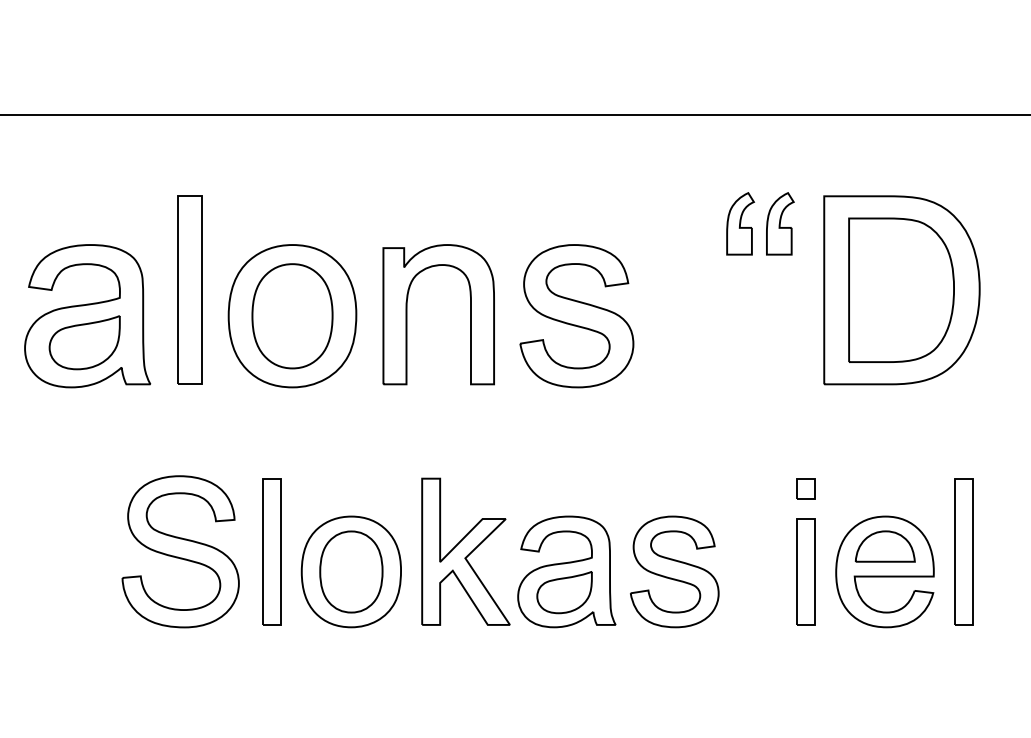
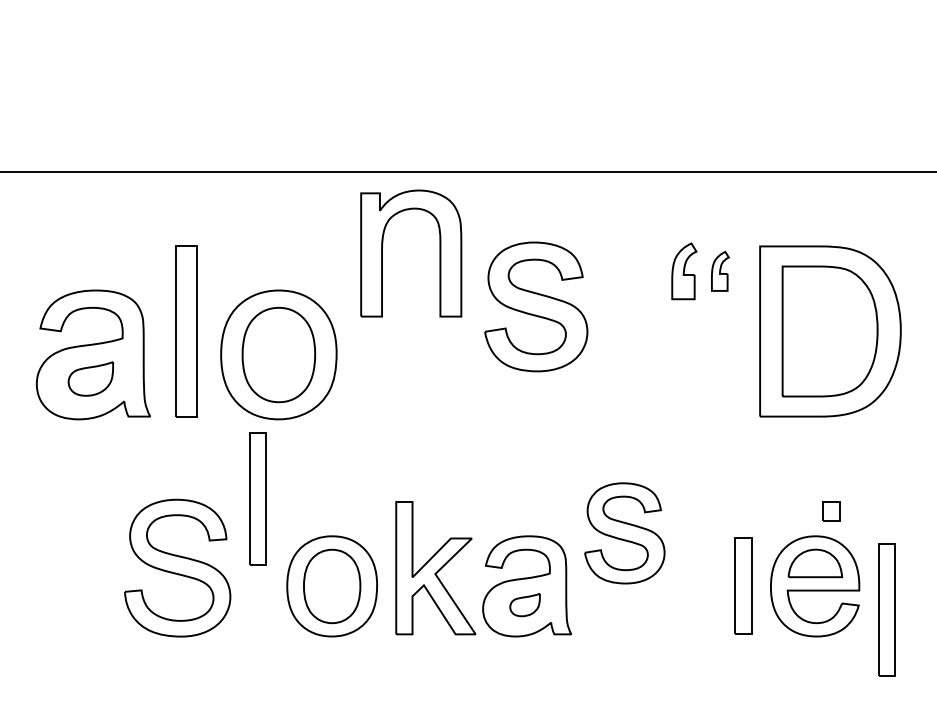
part: (780, 224) -> (720, 271), size x0.7
part: (469, 314) -> (439, 253), moved
part: (577, 315) -> (536, 306), moved
part: (84, 342) -> (90, 378), size x0.7
part: (805, 489) -> (831, 511), moved
part: (271, 551) -> (257, 498), moved
part: (963, 551) -> (886, 609), moved
part: (674, 572) -> (624, 533), moved
part: (563, 591) -> (524, 604), size x0.6

